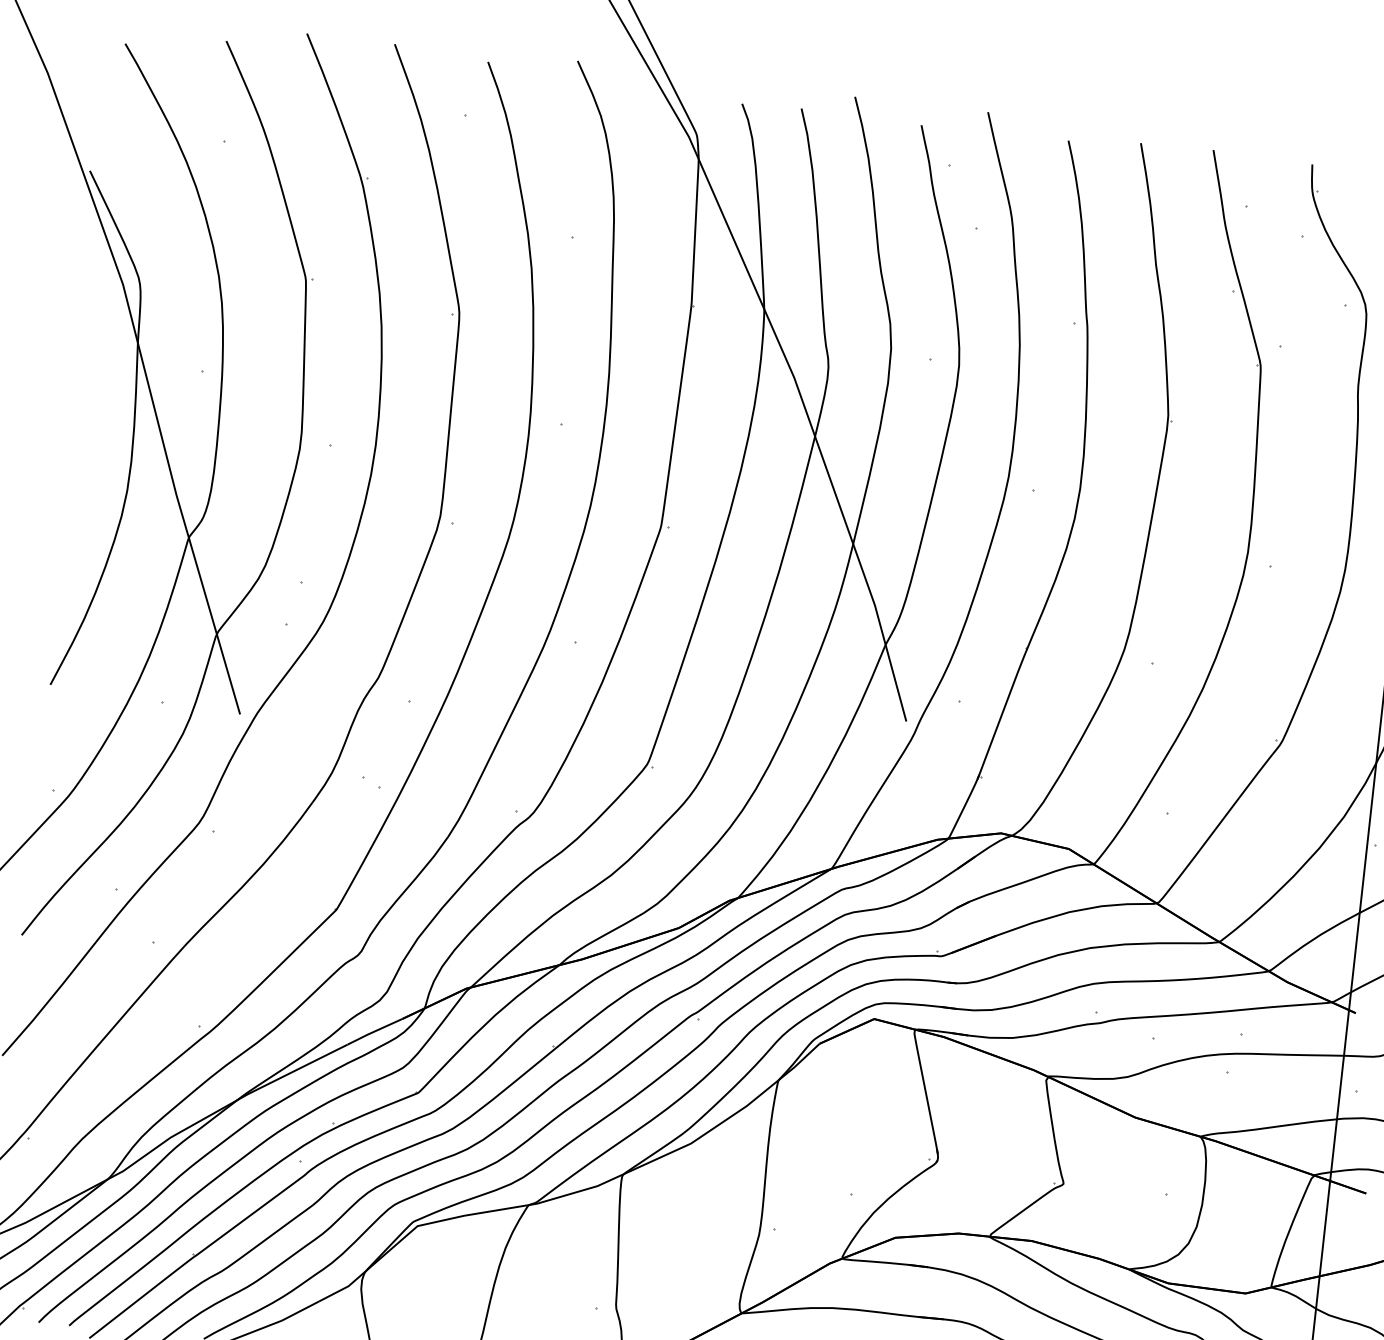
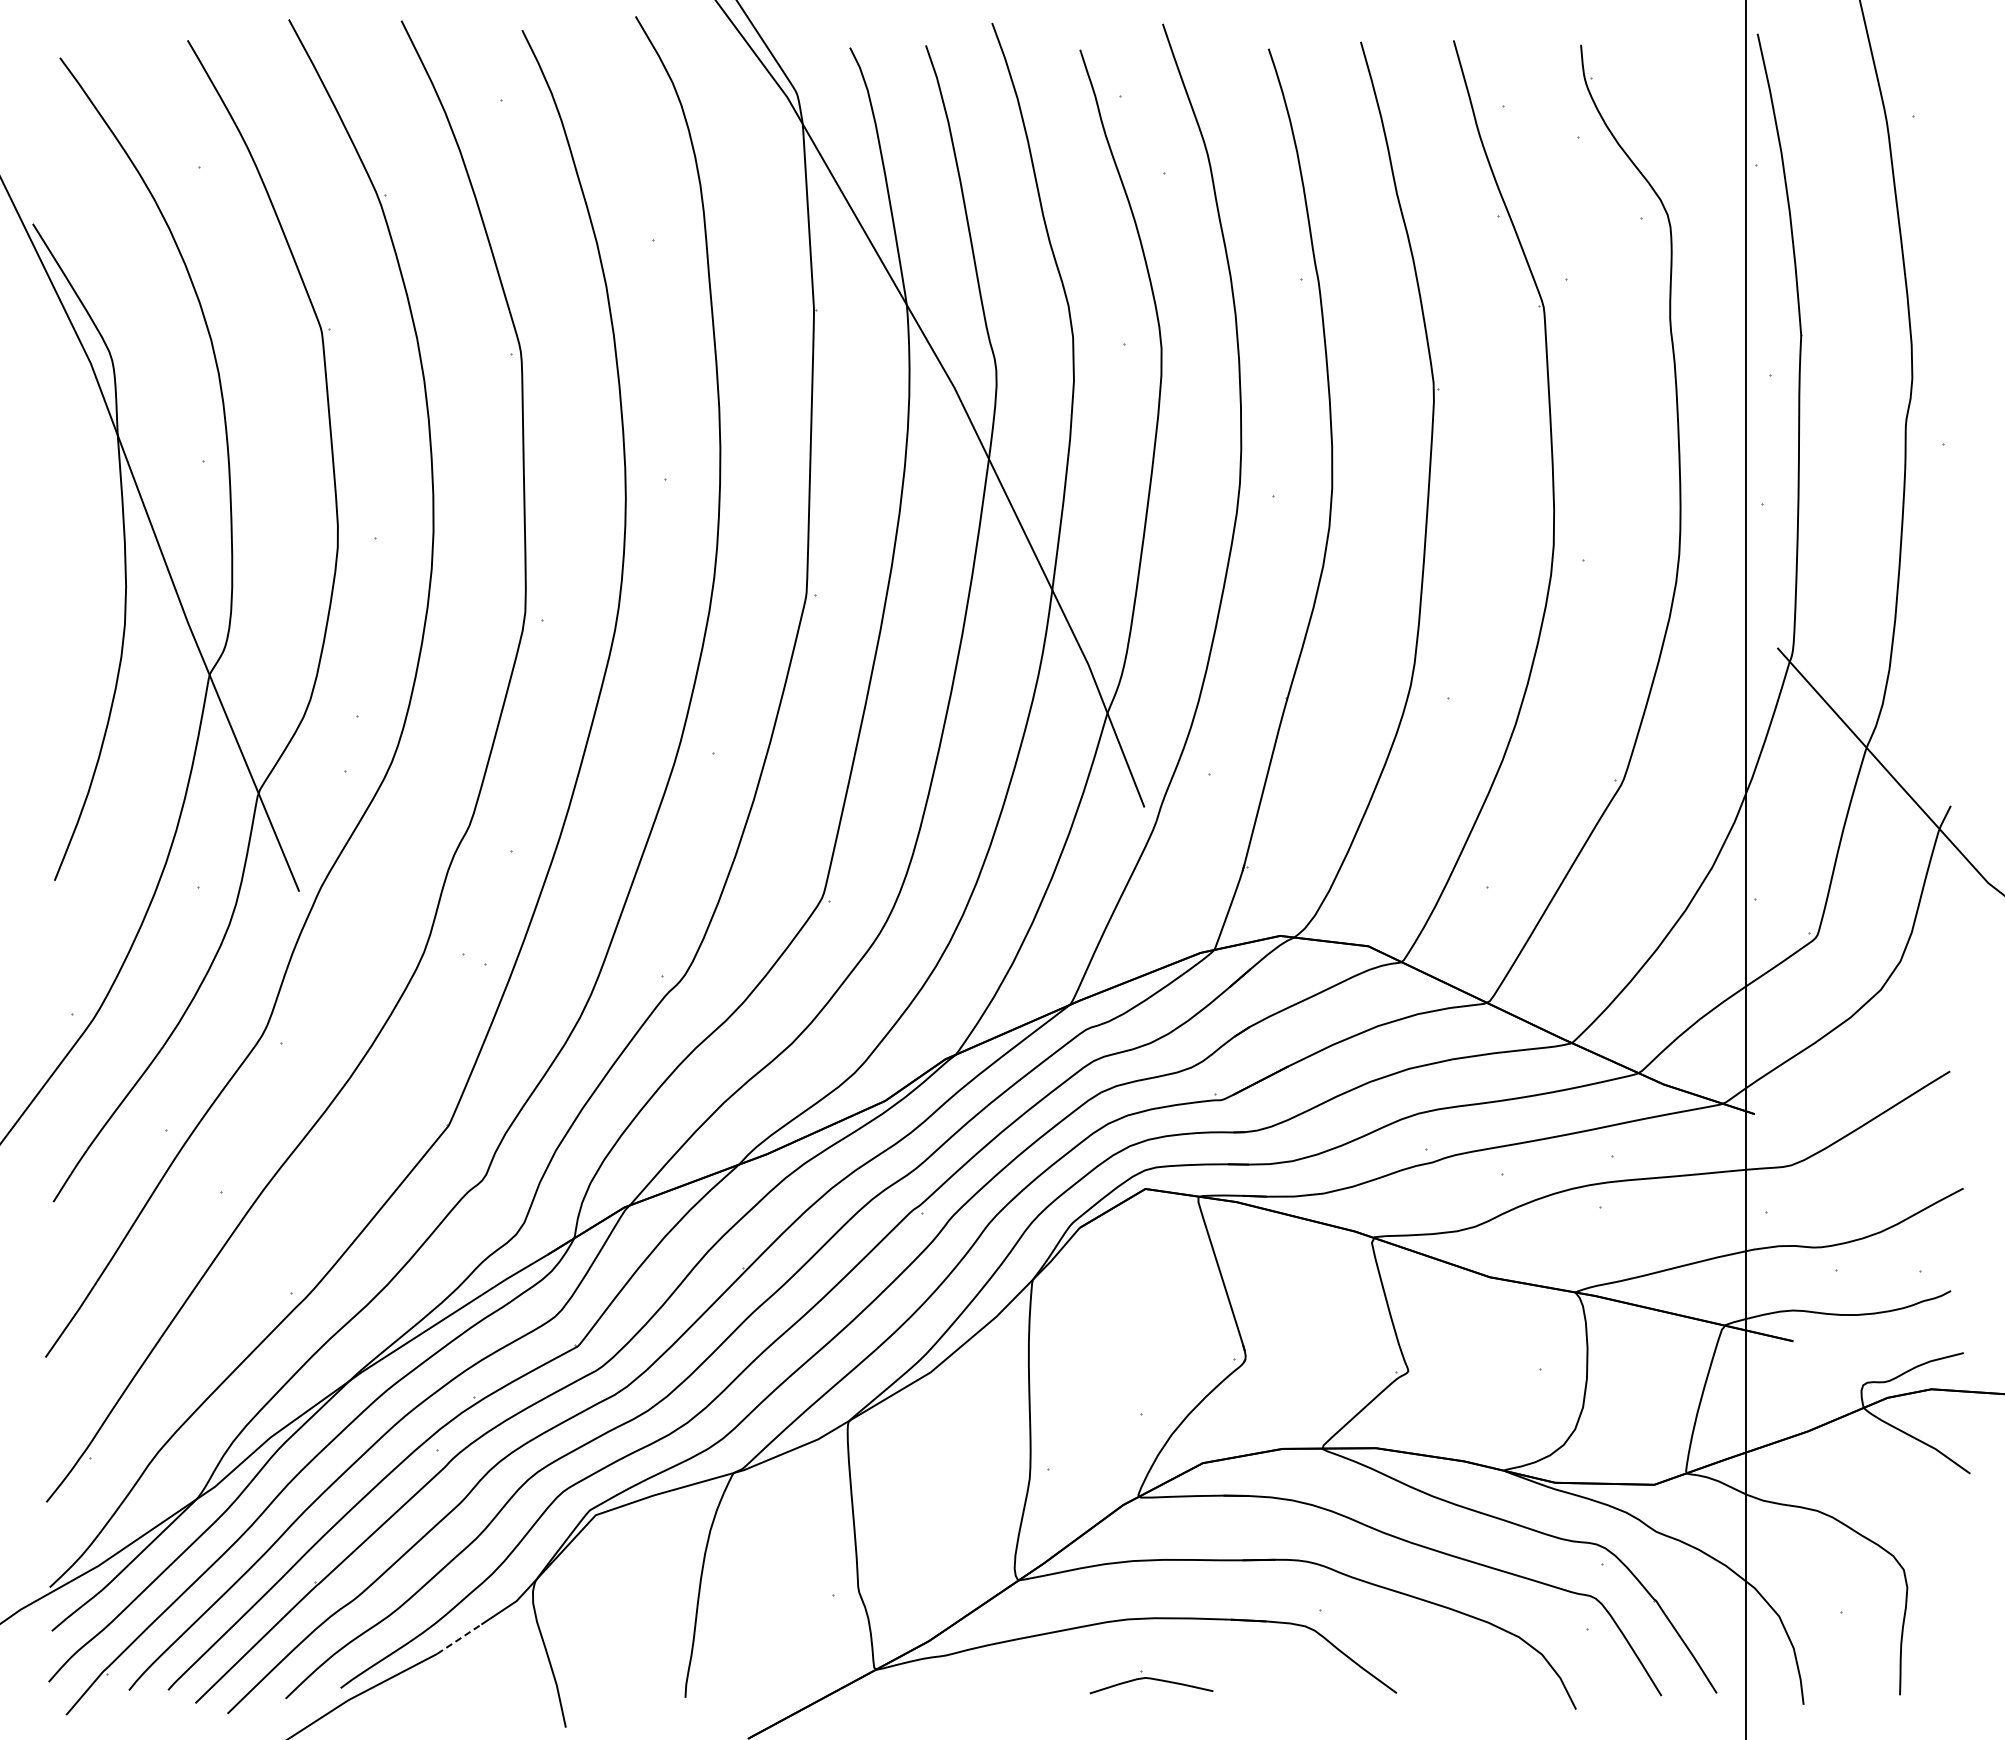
line: (300, 1311) -> (459, 1639), solid -> dashed

